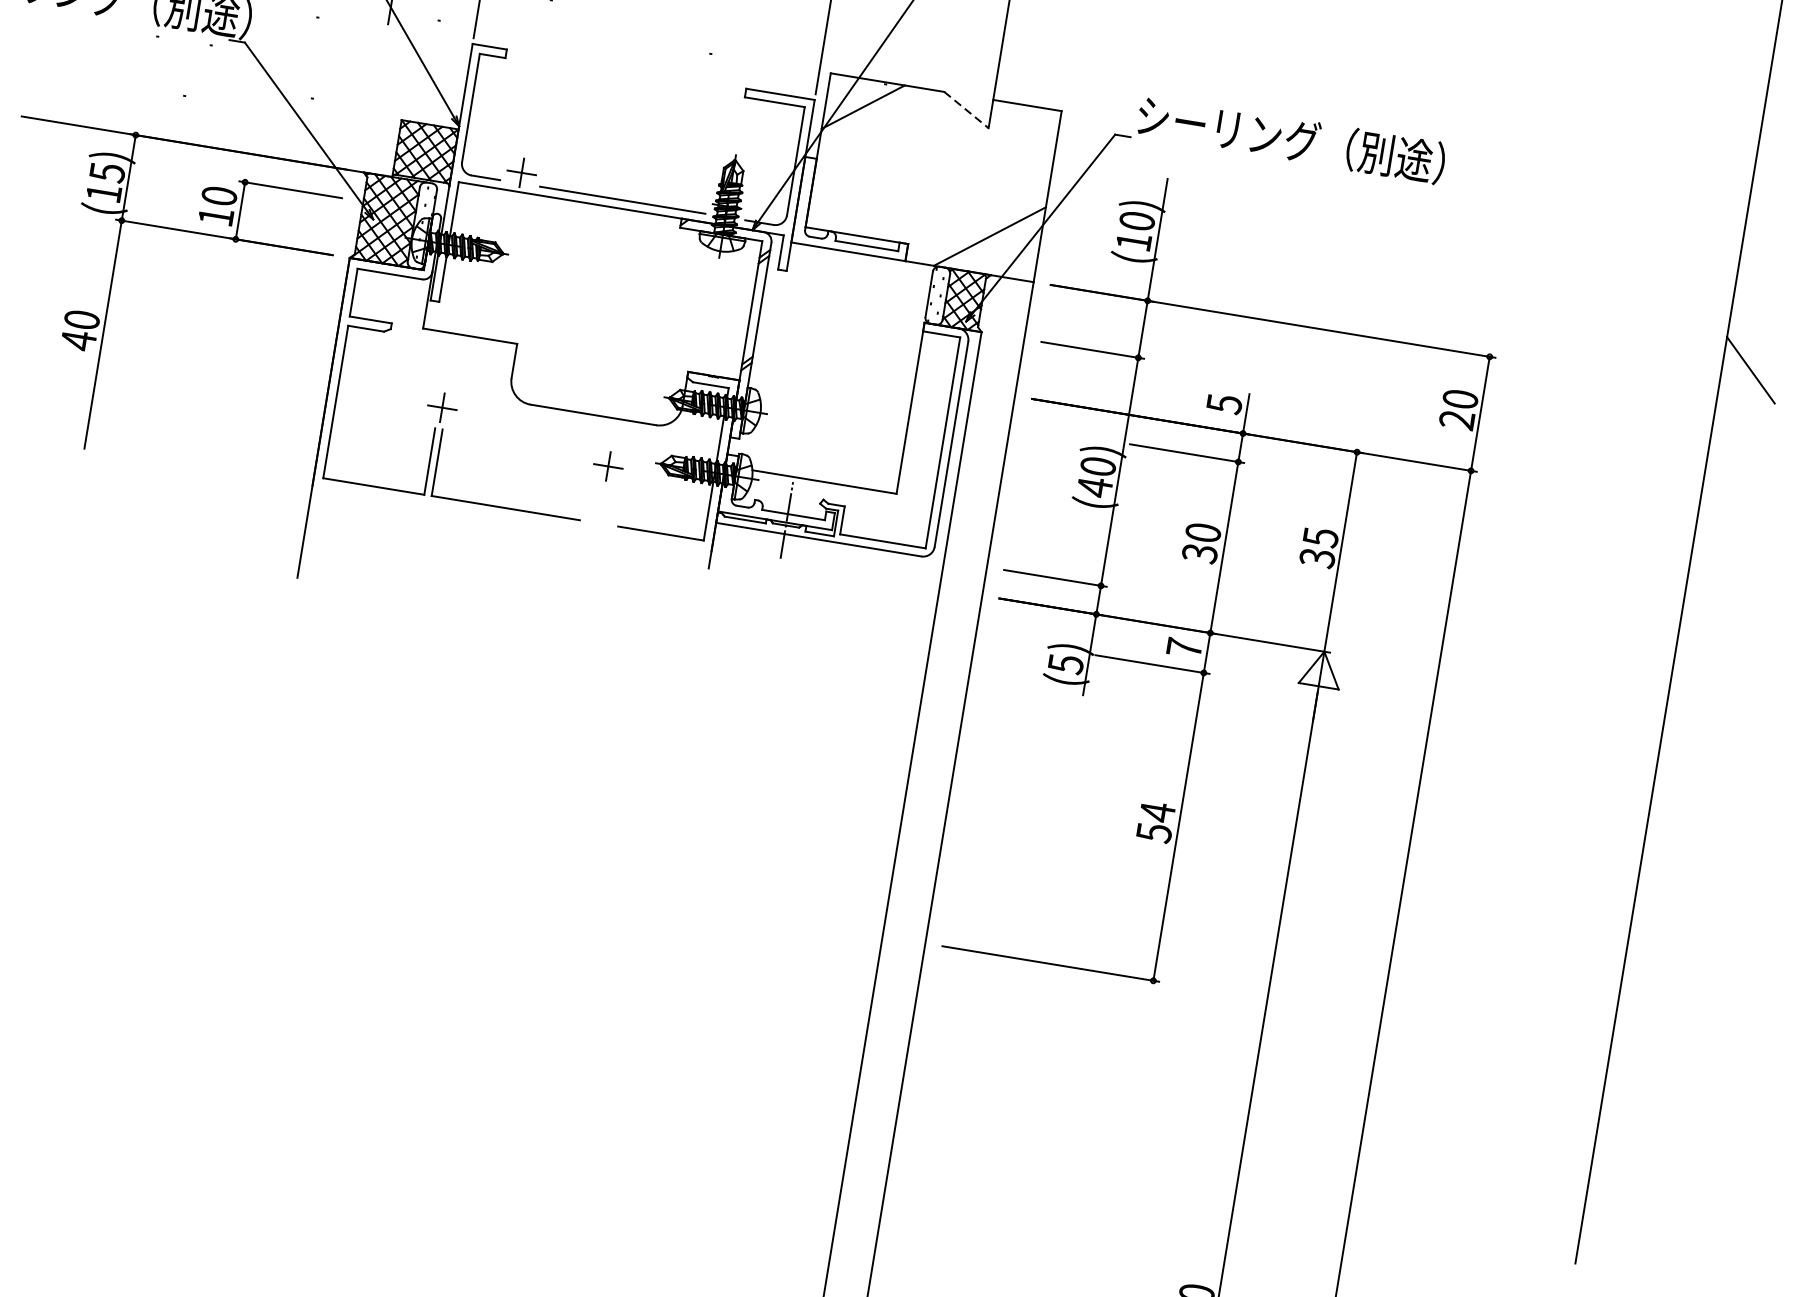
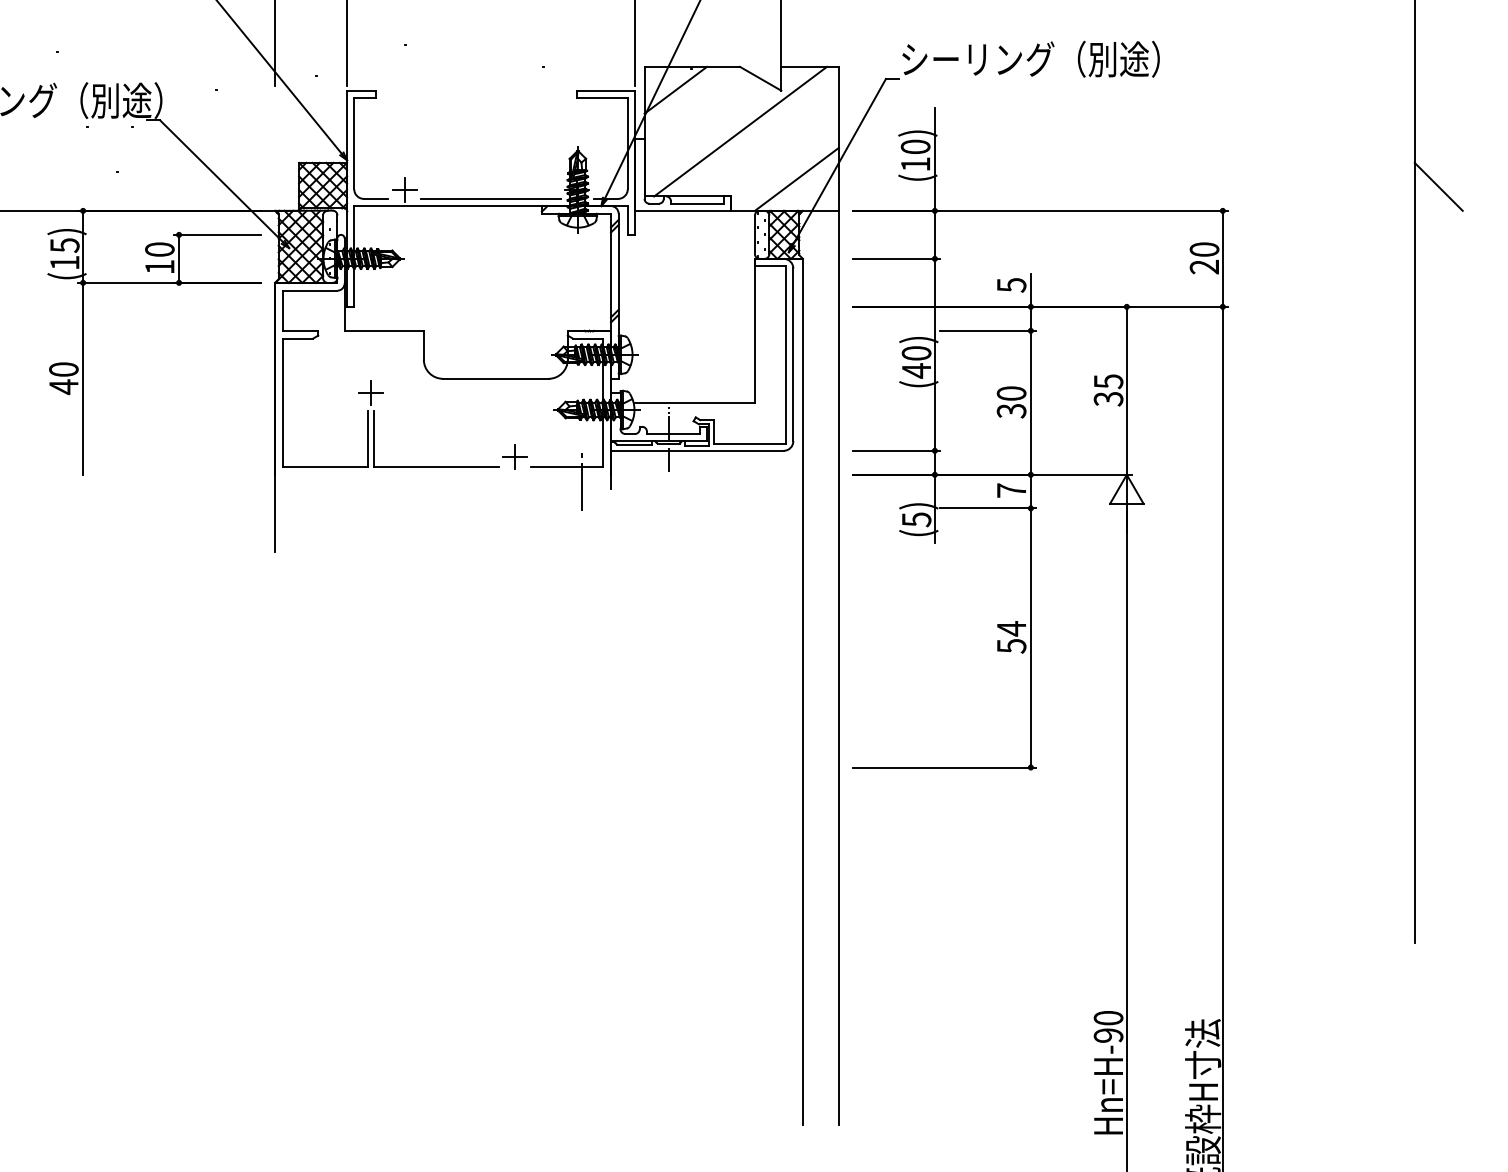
line: (966, 109) -> (760, 78), dashed -> solid
line: (932, 168) -> (740, 131), added
part: (607, 465) -> (514, 456), moved
line: (676, 553) -> (582, 481), added

